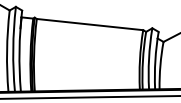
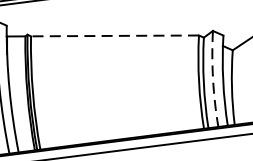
line: (89, 24) -> (114, 35), solid -> dashed
arc: (149, 58) -> (213, 78), solid -> dashed

